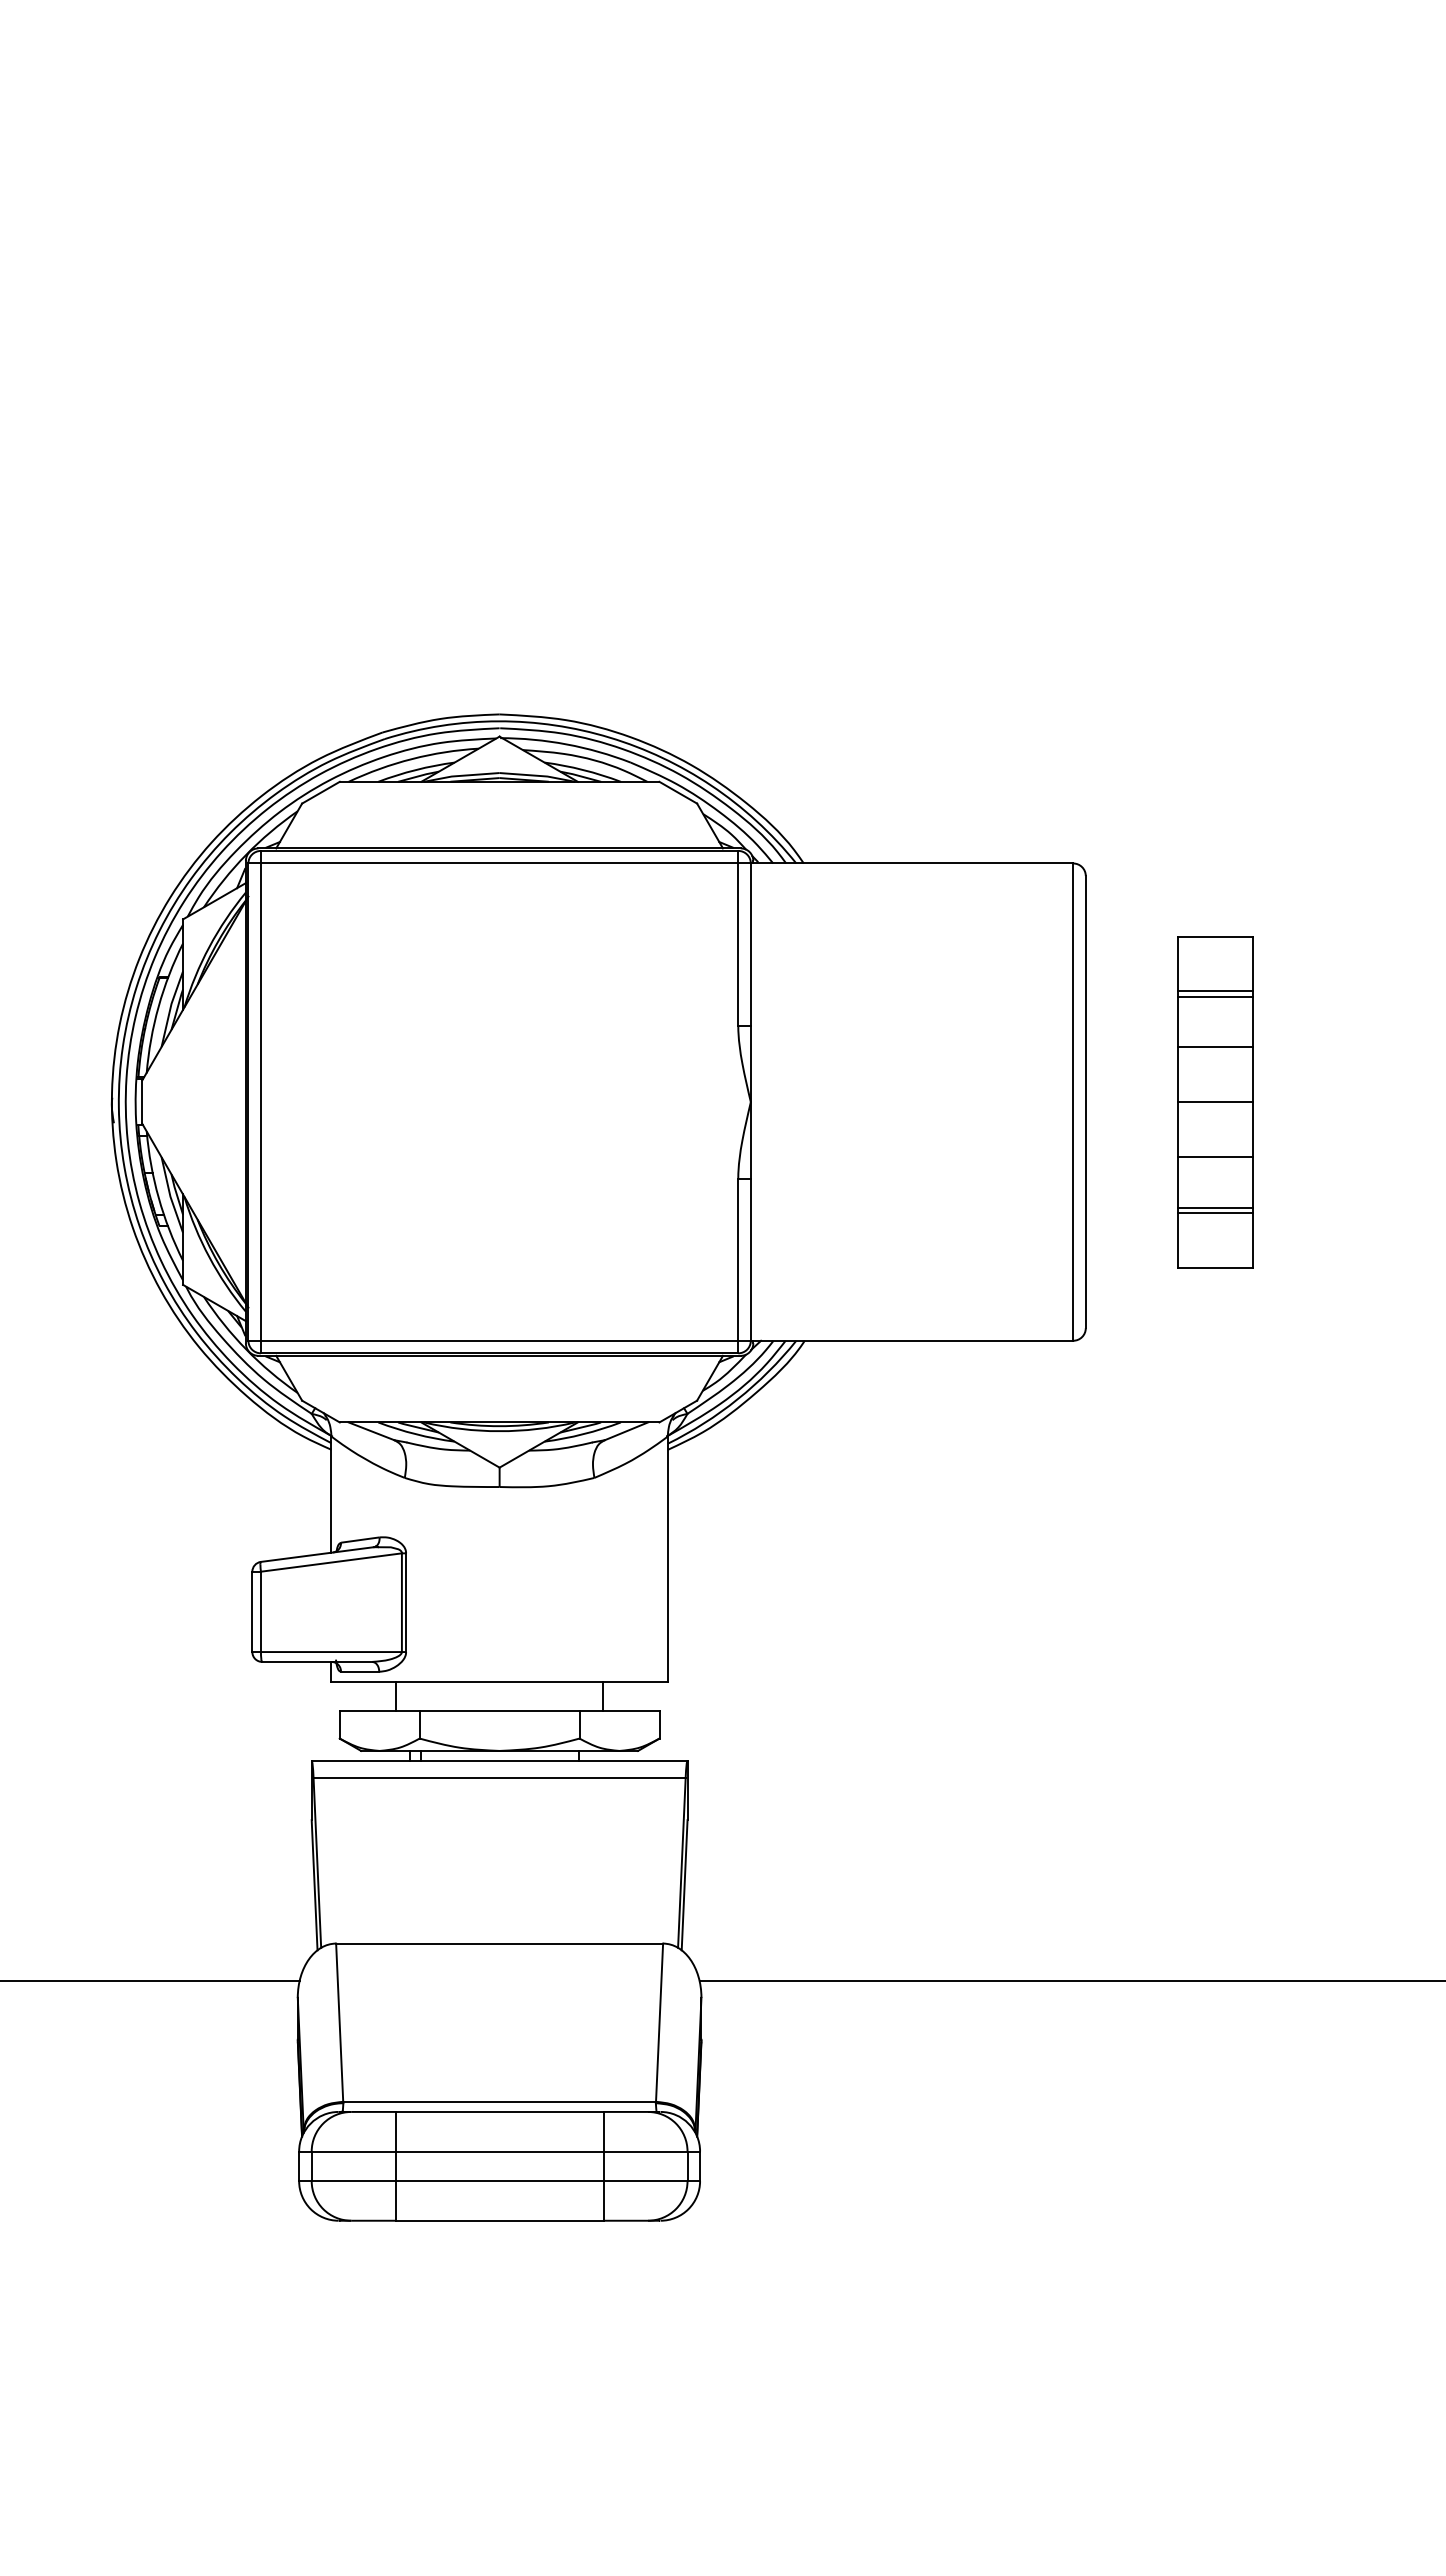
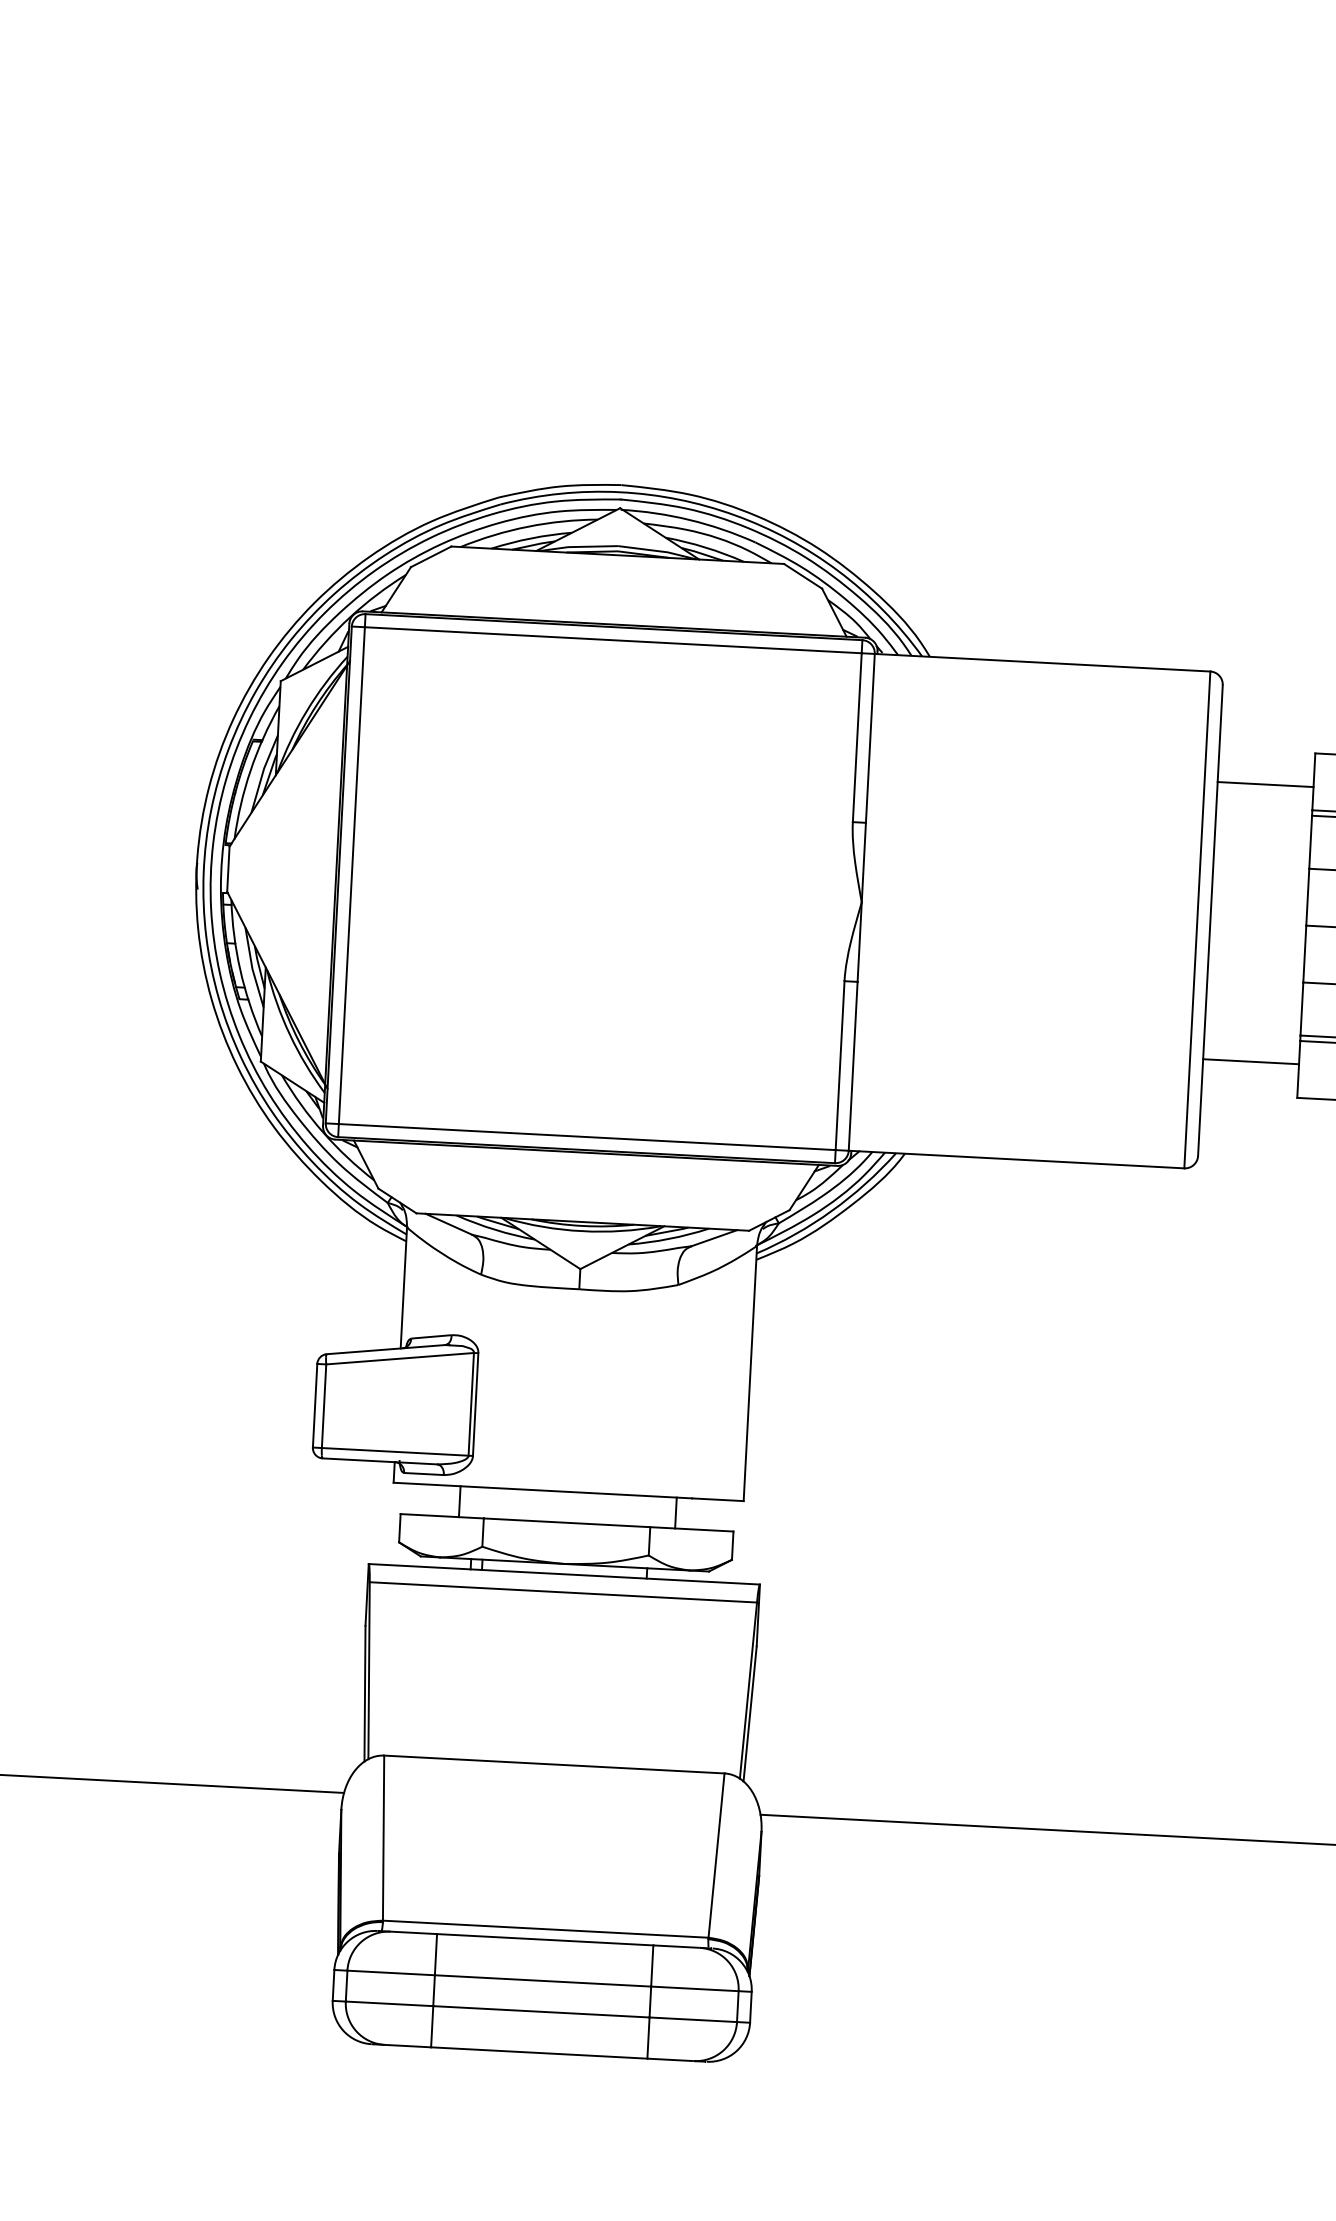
line: (1131, 968) -> (1265, 784), added
line: (1131, 1235) -> (1250, 1061), added

